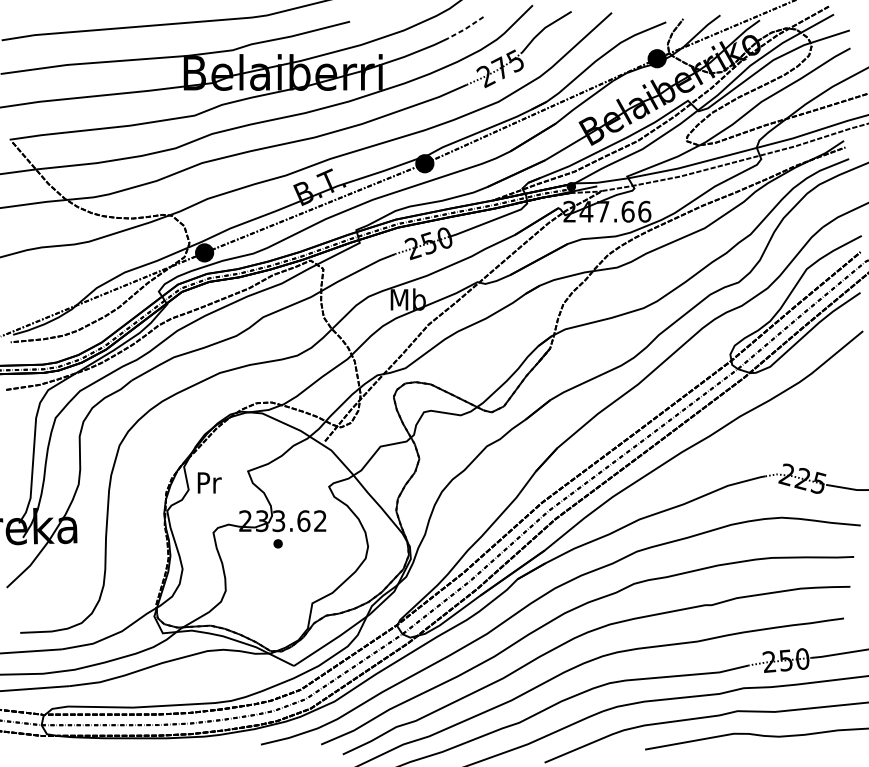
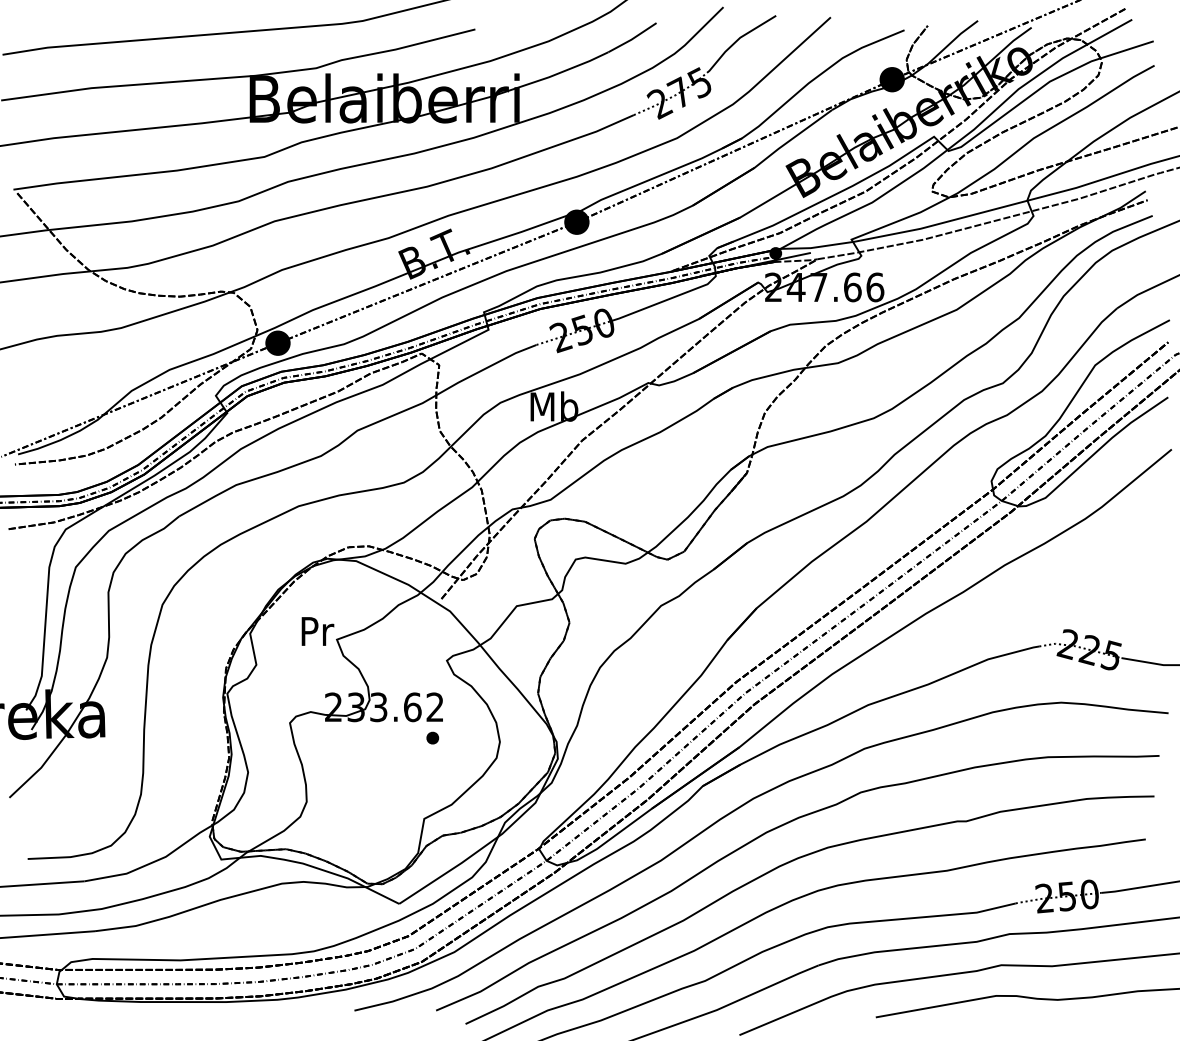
line: (465, 29) -> (632, 39), dashed -> solid
text: (209, 482) -> (317, 631), moved
part: (277, 543) -> (432, 737), moved

